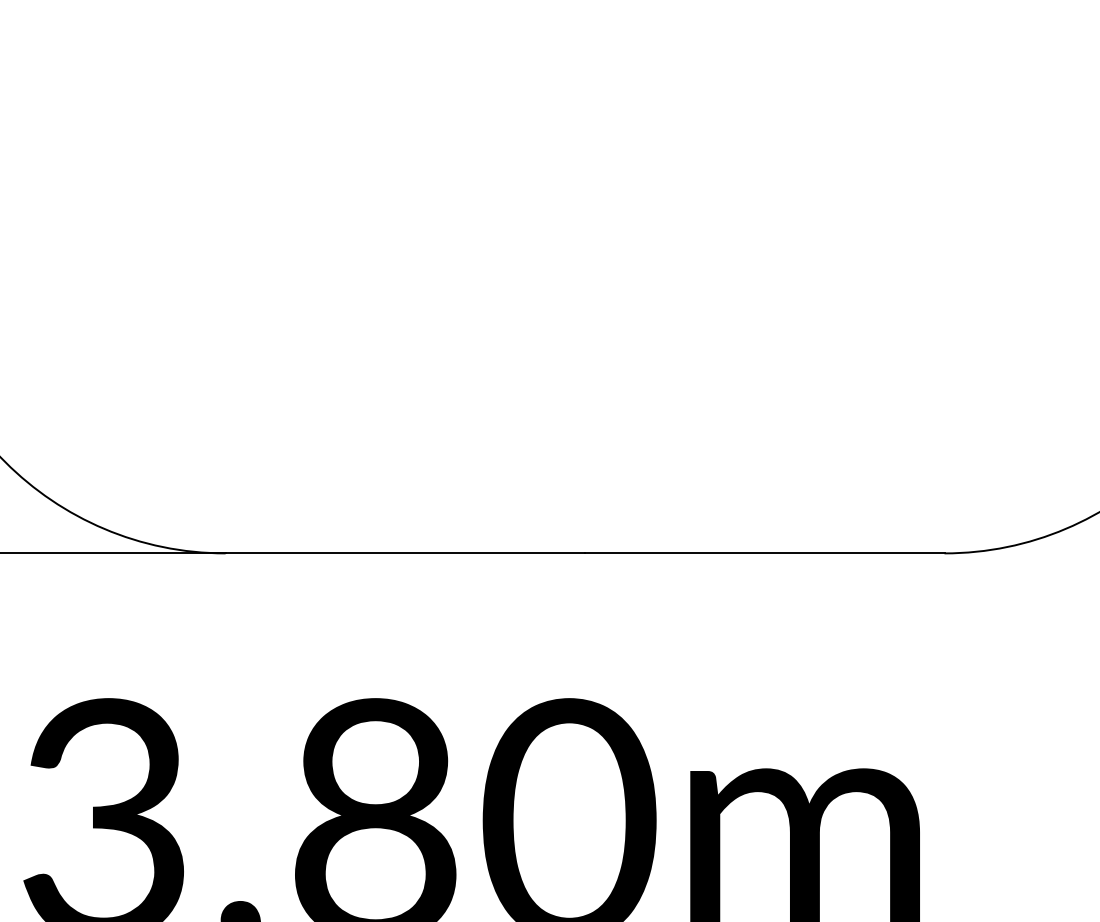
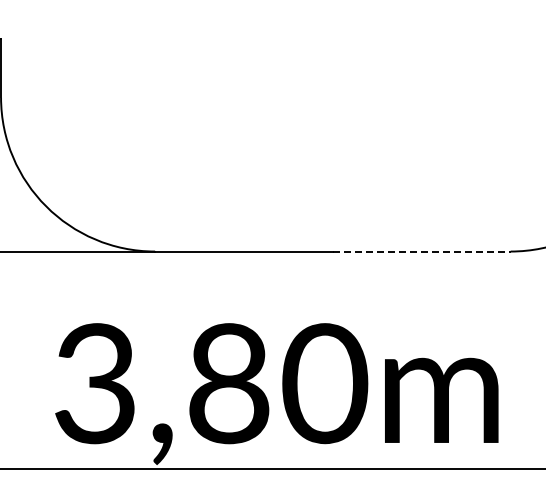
line: (764, 553) -> (421, 251), solid -> dashed

